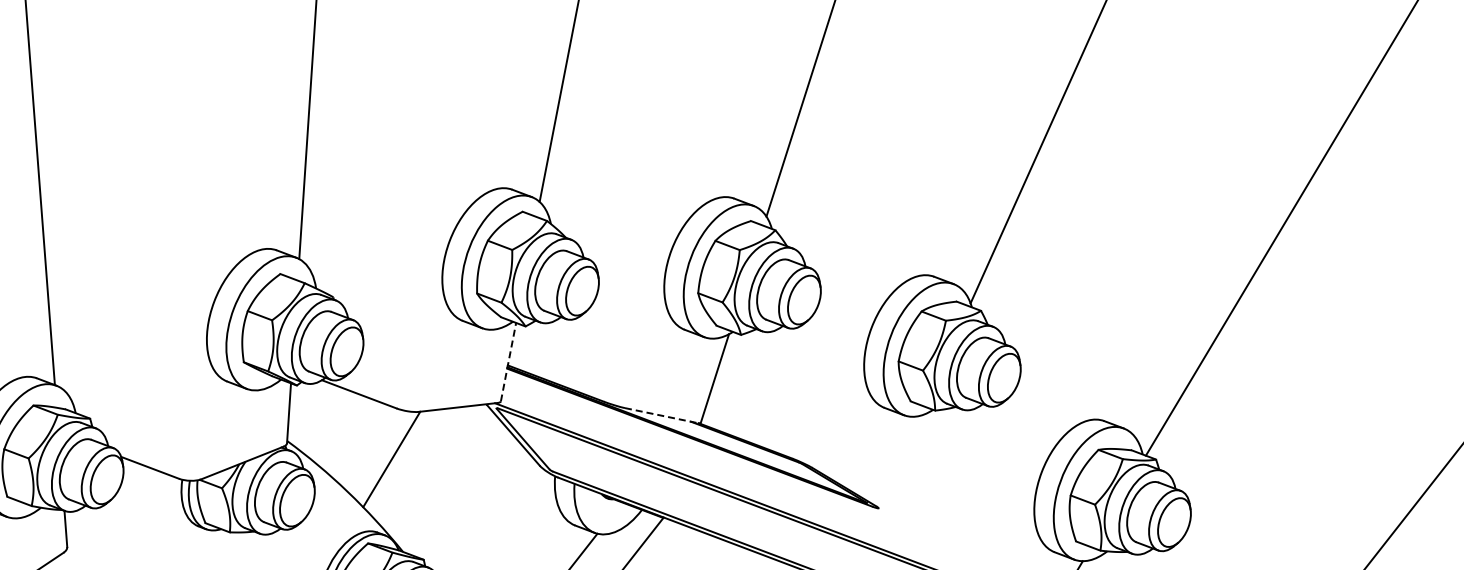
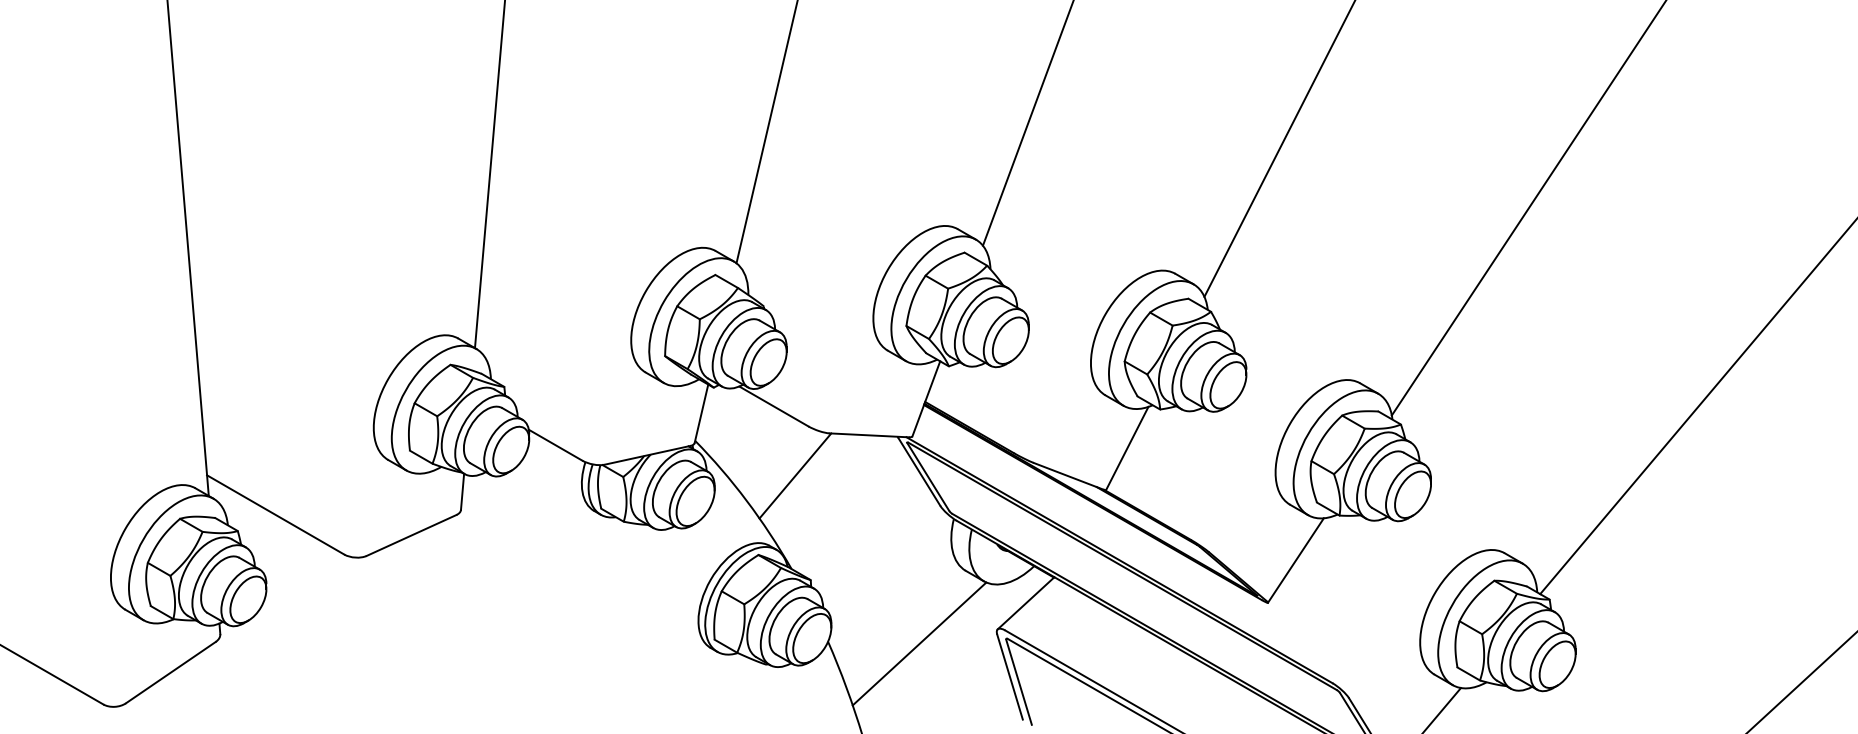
line: (508, 361) -> (926, 398), dashed -> solid
line: (661, 415) -> (1068, 476), dashed -> solid
line: (898, 462) -> (1295, 560), added

